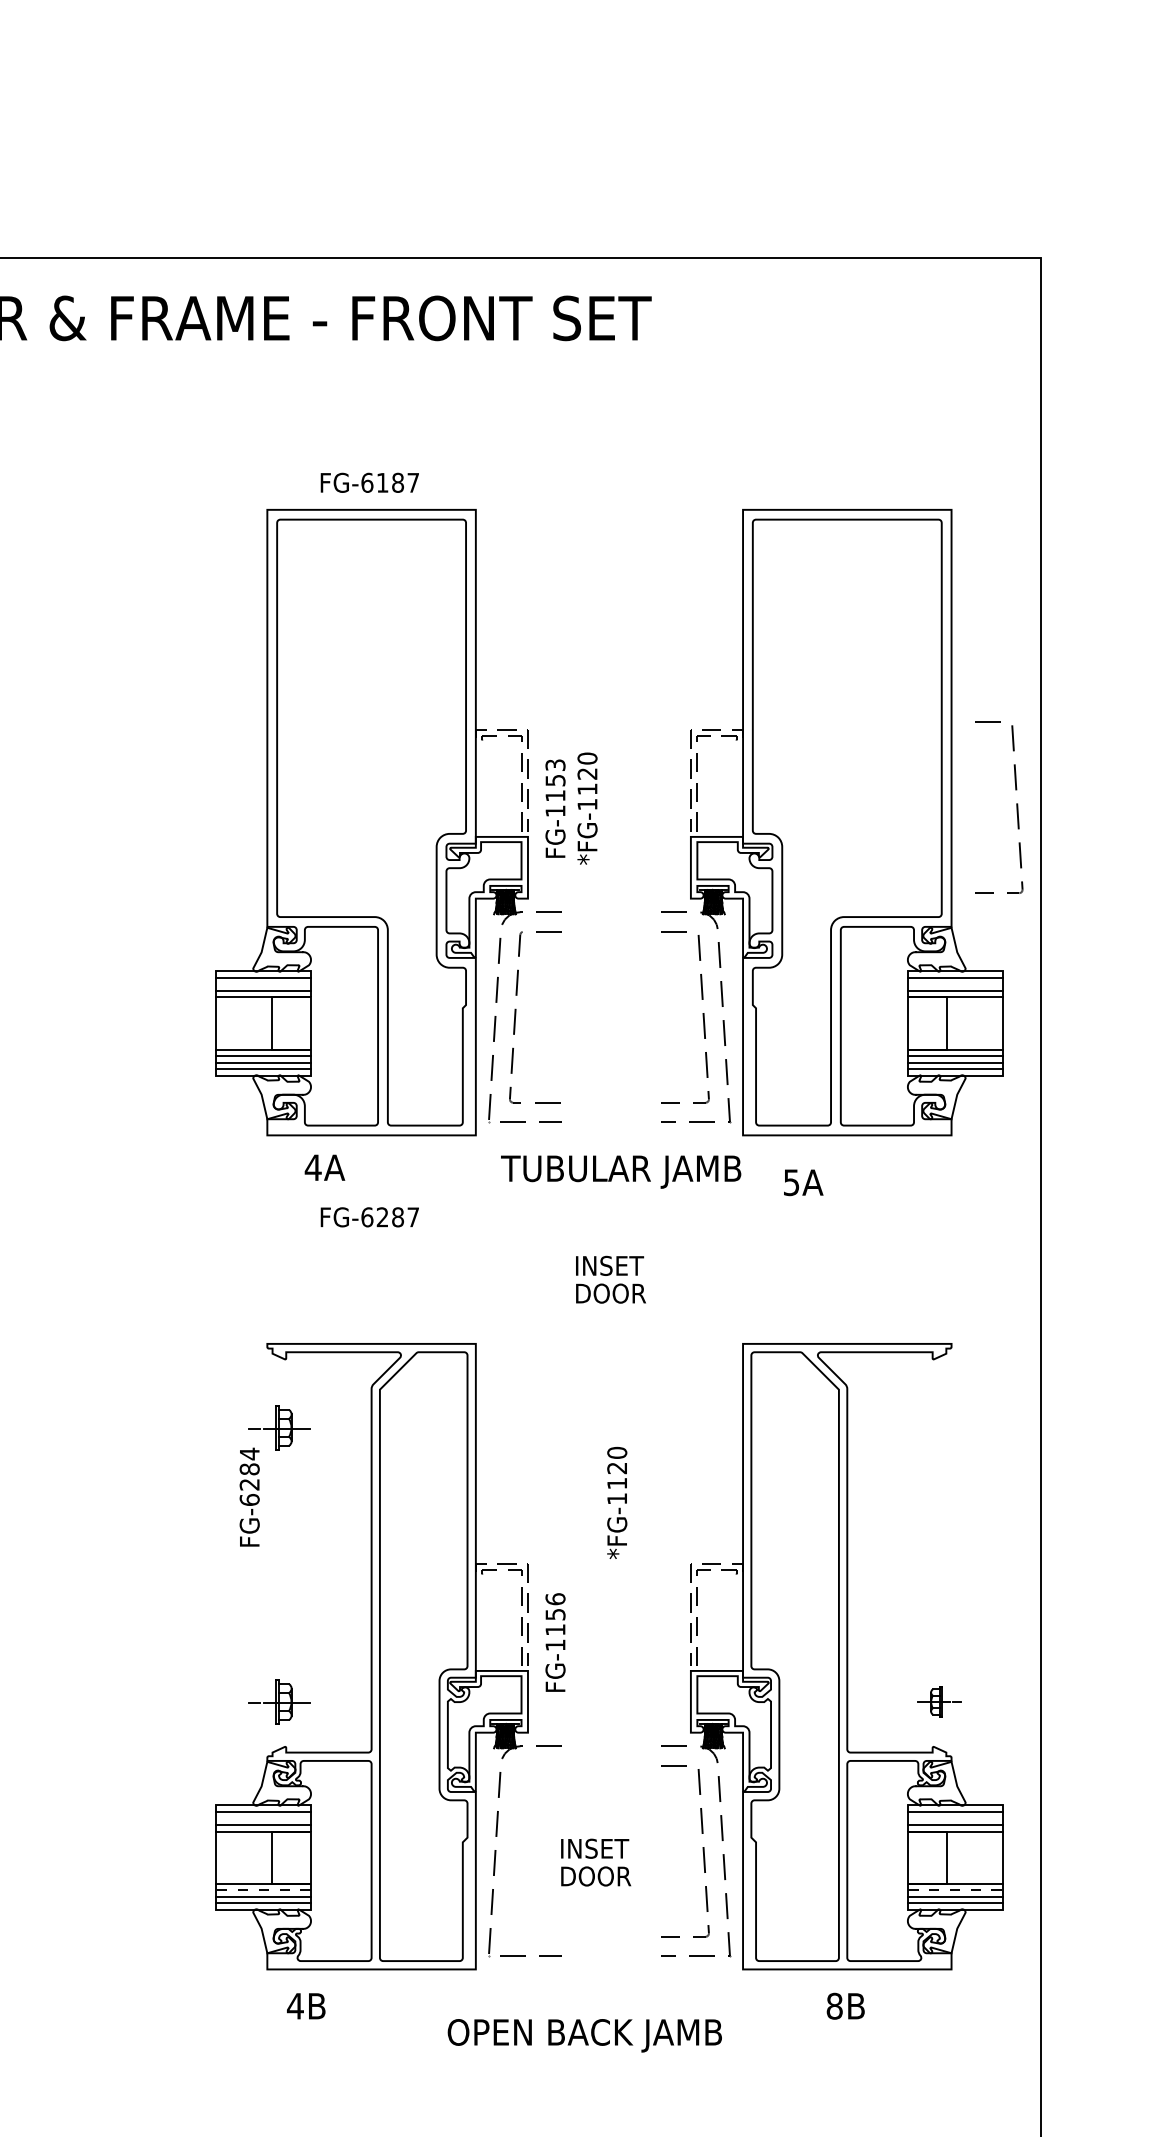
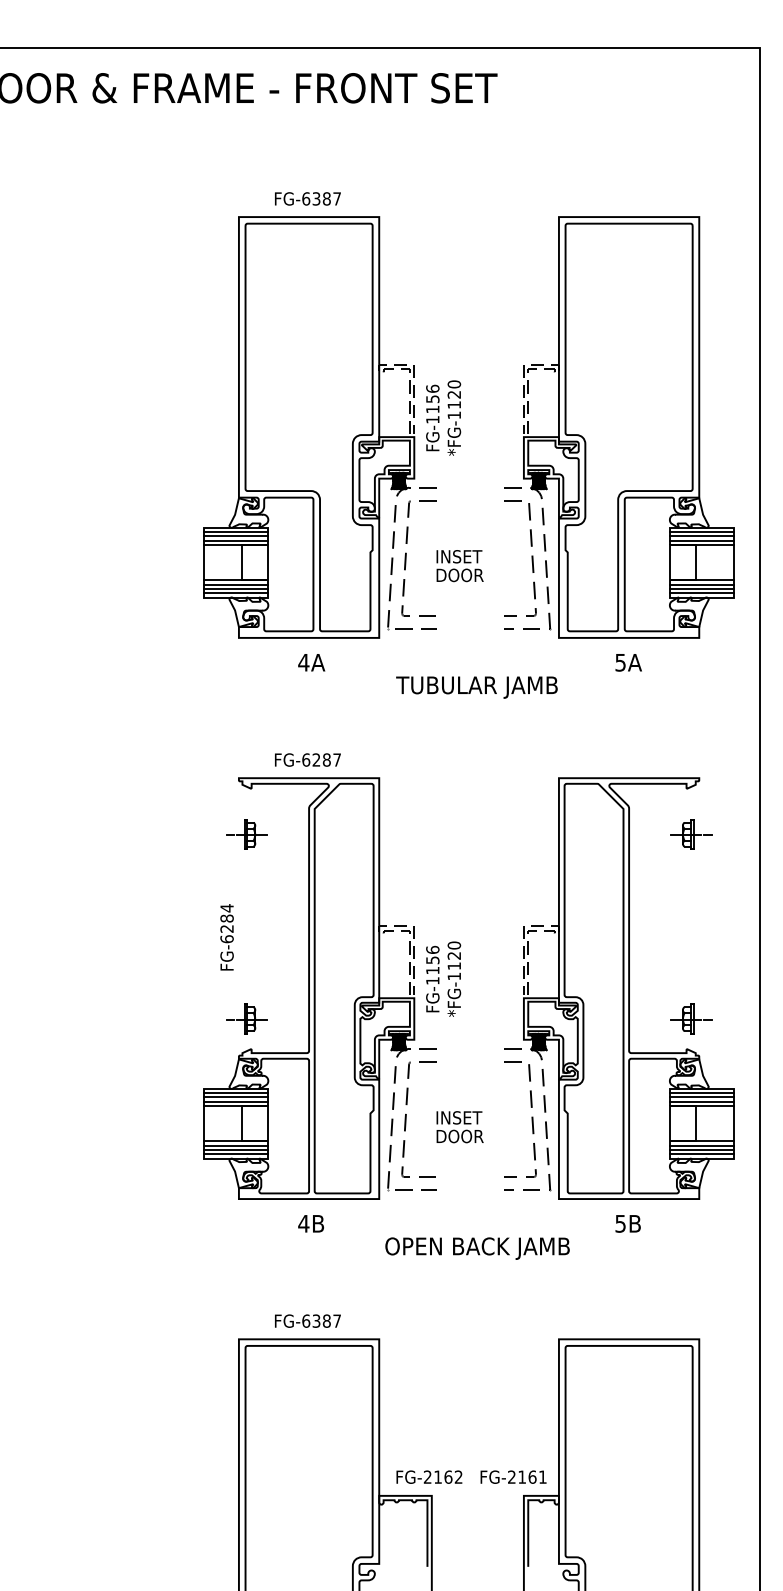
text: (382, 482) -> (316, 198), FG-6187 -> FG-6387
text: (555, 764) -> (432, 388), FG-1153 -> FG-1156
curve: (1015, 807) -> (742, 417), removed
line: (263, 984) -> (236, 536), added
line: (954, 984) -> (701, 536), added
text: (324, 1167) -> (311, 662), moved
text: (620, 1171) -> (476, 687), moved
text: (803, 1182) -> (628, 662), moved
text: (369, 1216) -> (307, 759), moved
text: (610, 1280) -> (459, 566), moved
part: (940, 1427) -> (691, 834), added
text: (248, 1497) -> (226, 937), moved
text: (617, 1501) -> (454, 978), moved
part: (940, 1701) -> (691, 1018), size x1.43
line: (263, 1818) -> (236, 1097), added
line: (954, 1818) -> (701, 1097), added
curve: (516, 1851) -> (406, 1119), added
line: (263, 1889) -> (236, 1145), dashed -> solid
line: (954, 1889) -> (701, 1145), dashed -> solid
text: (305, 2005) -> (310, 1223), moved
text: (834, 2005) -> (620, 1223), 8B -> 5B
text: (584, 2035) -> (477, 1248), moved

